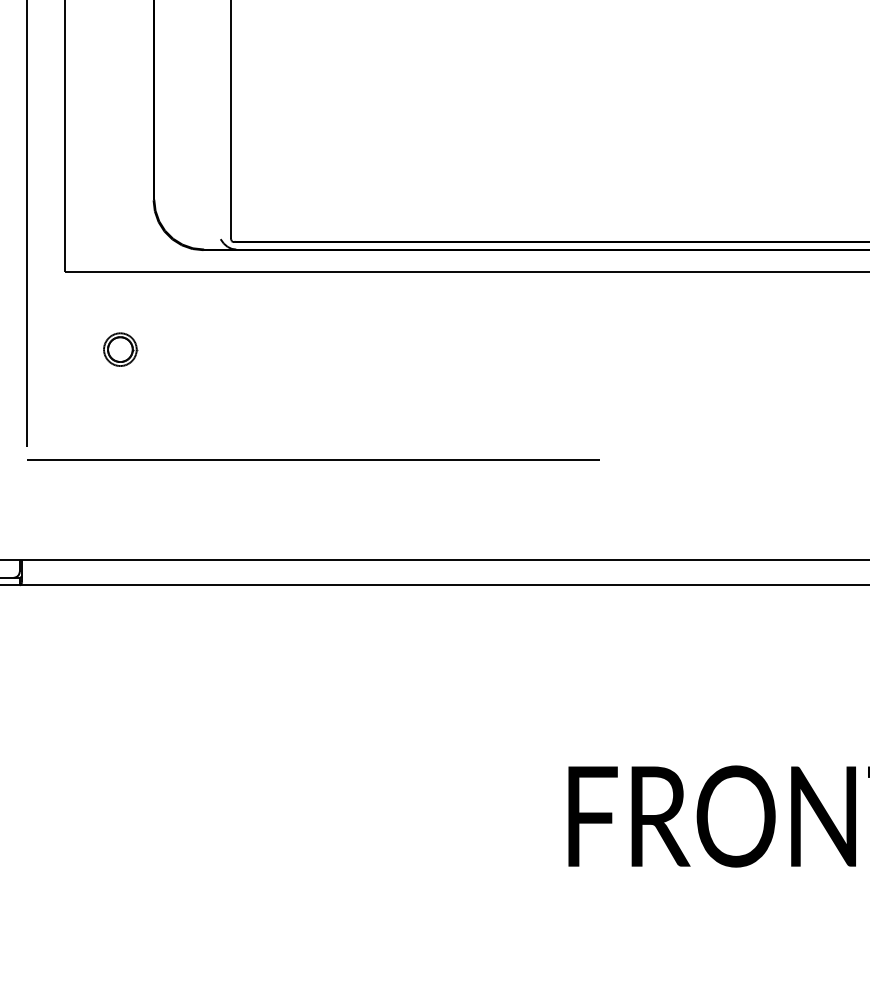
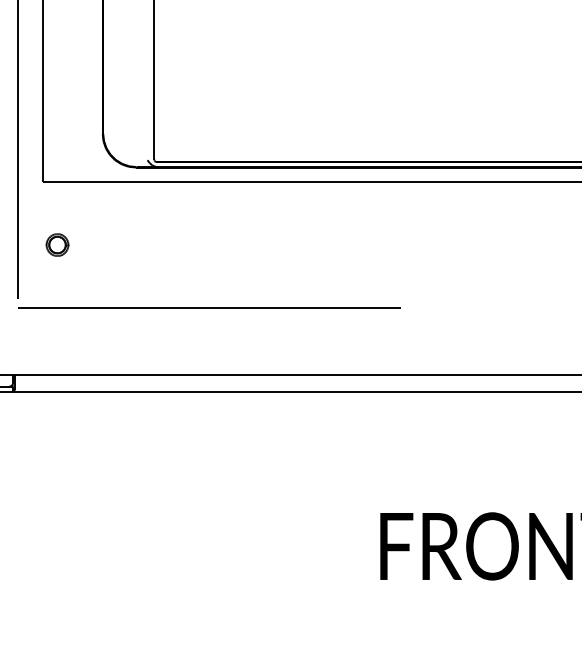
part: (120, 348) -> (57, 244), moved

